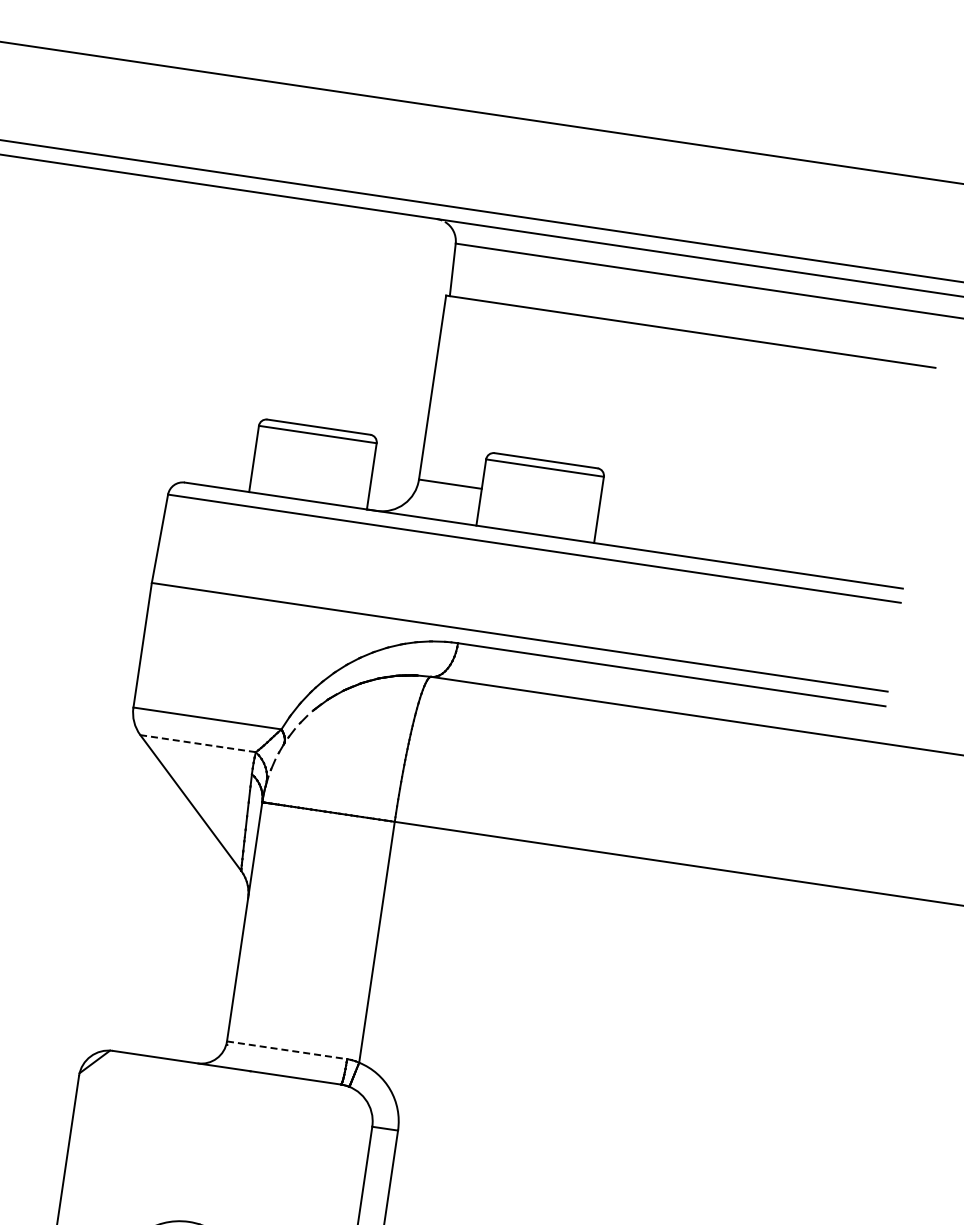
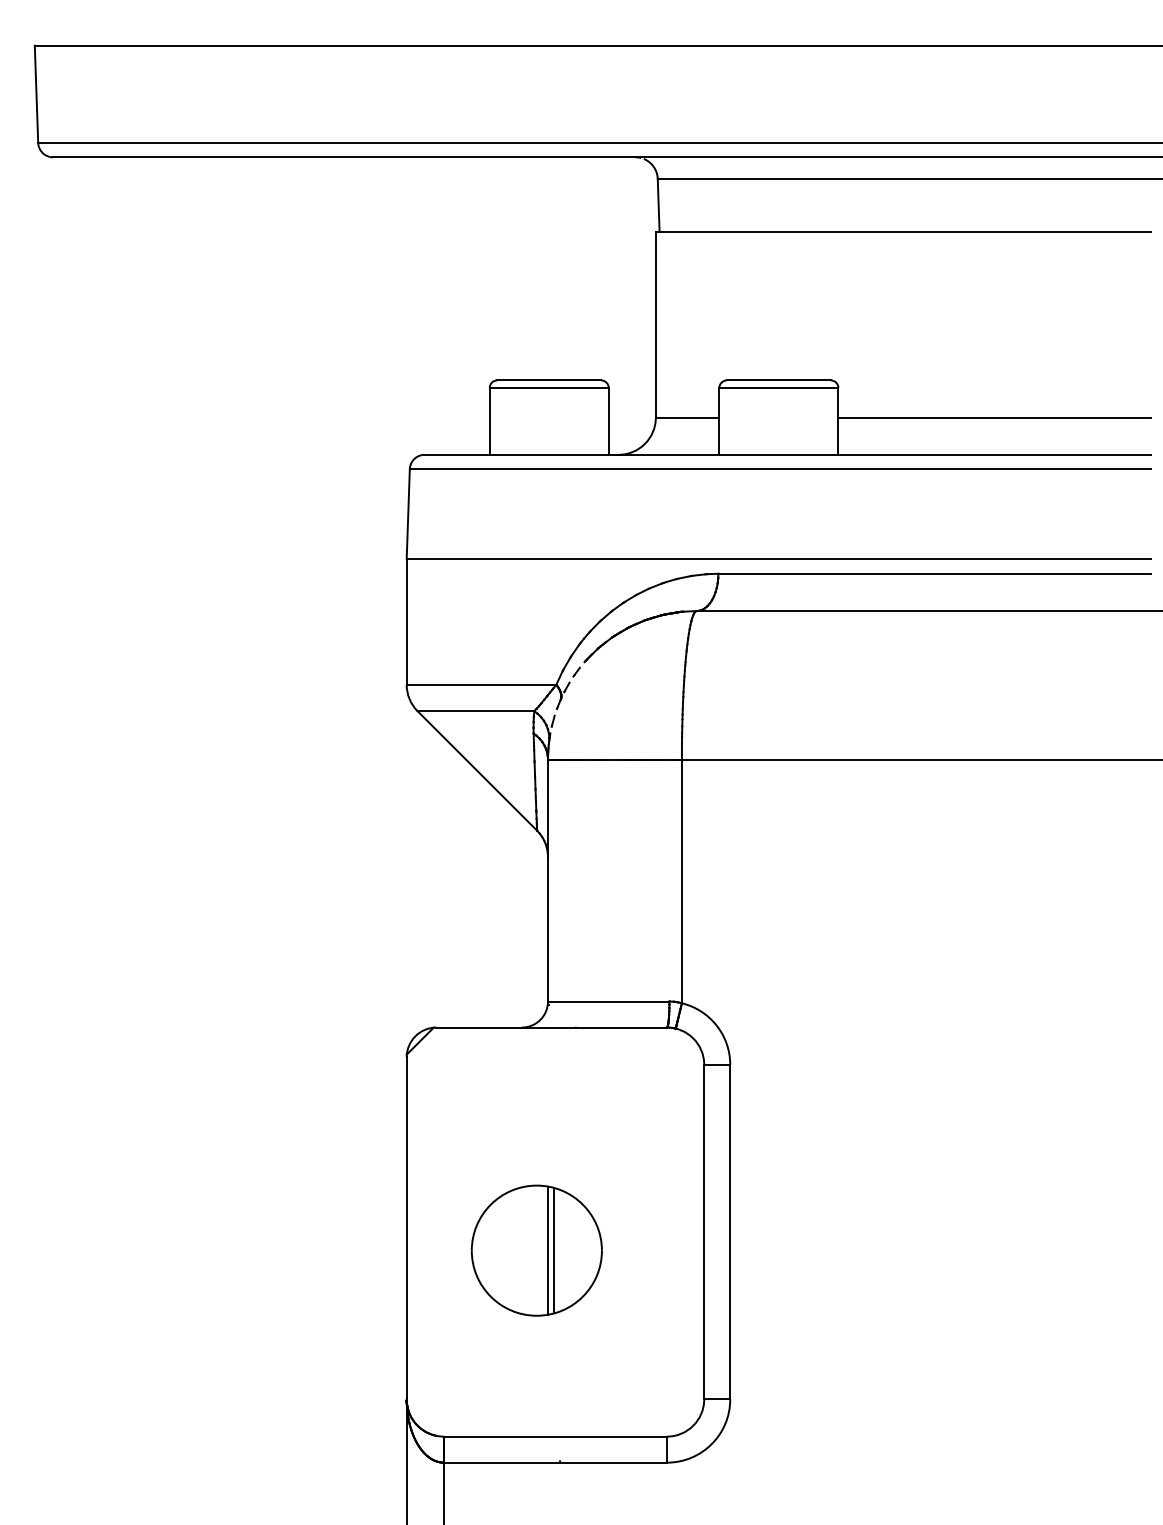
line: (754, 528) -> (994, 417), added
line: (197, 743) -> (475, 711), dashed -> solid
line: (286, 1050) -> (608, 1001), dashed -> solid

